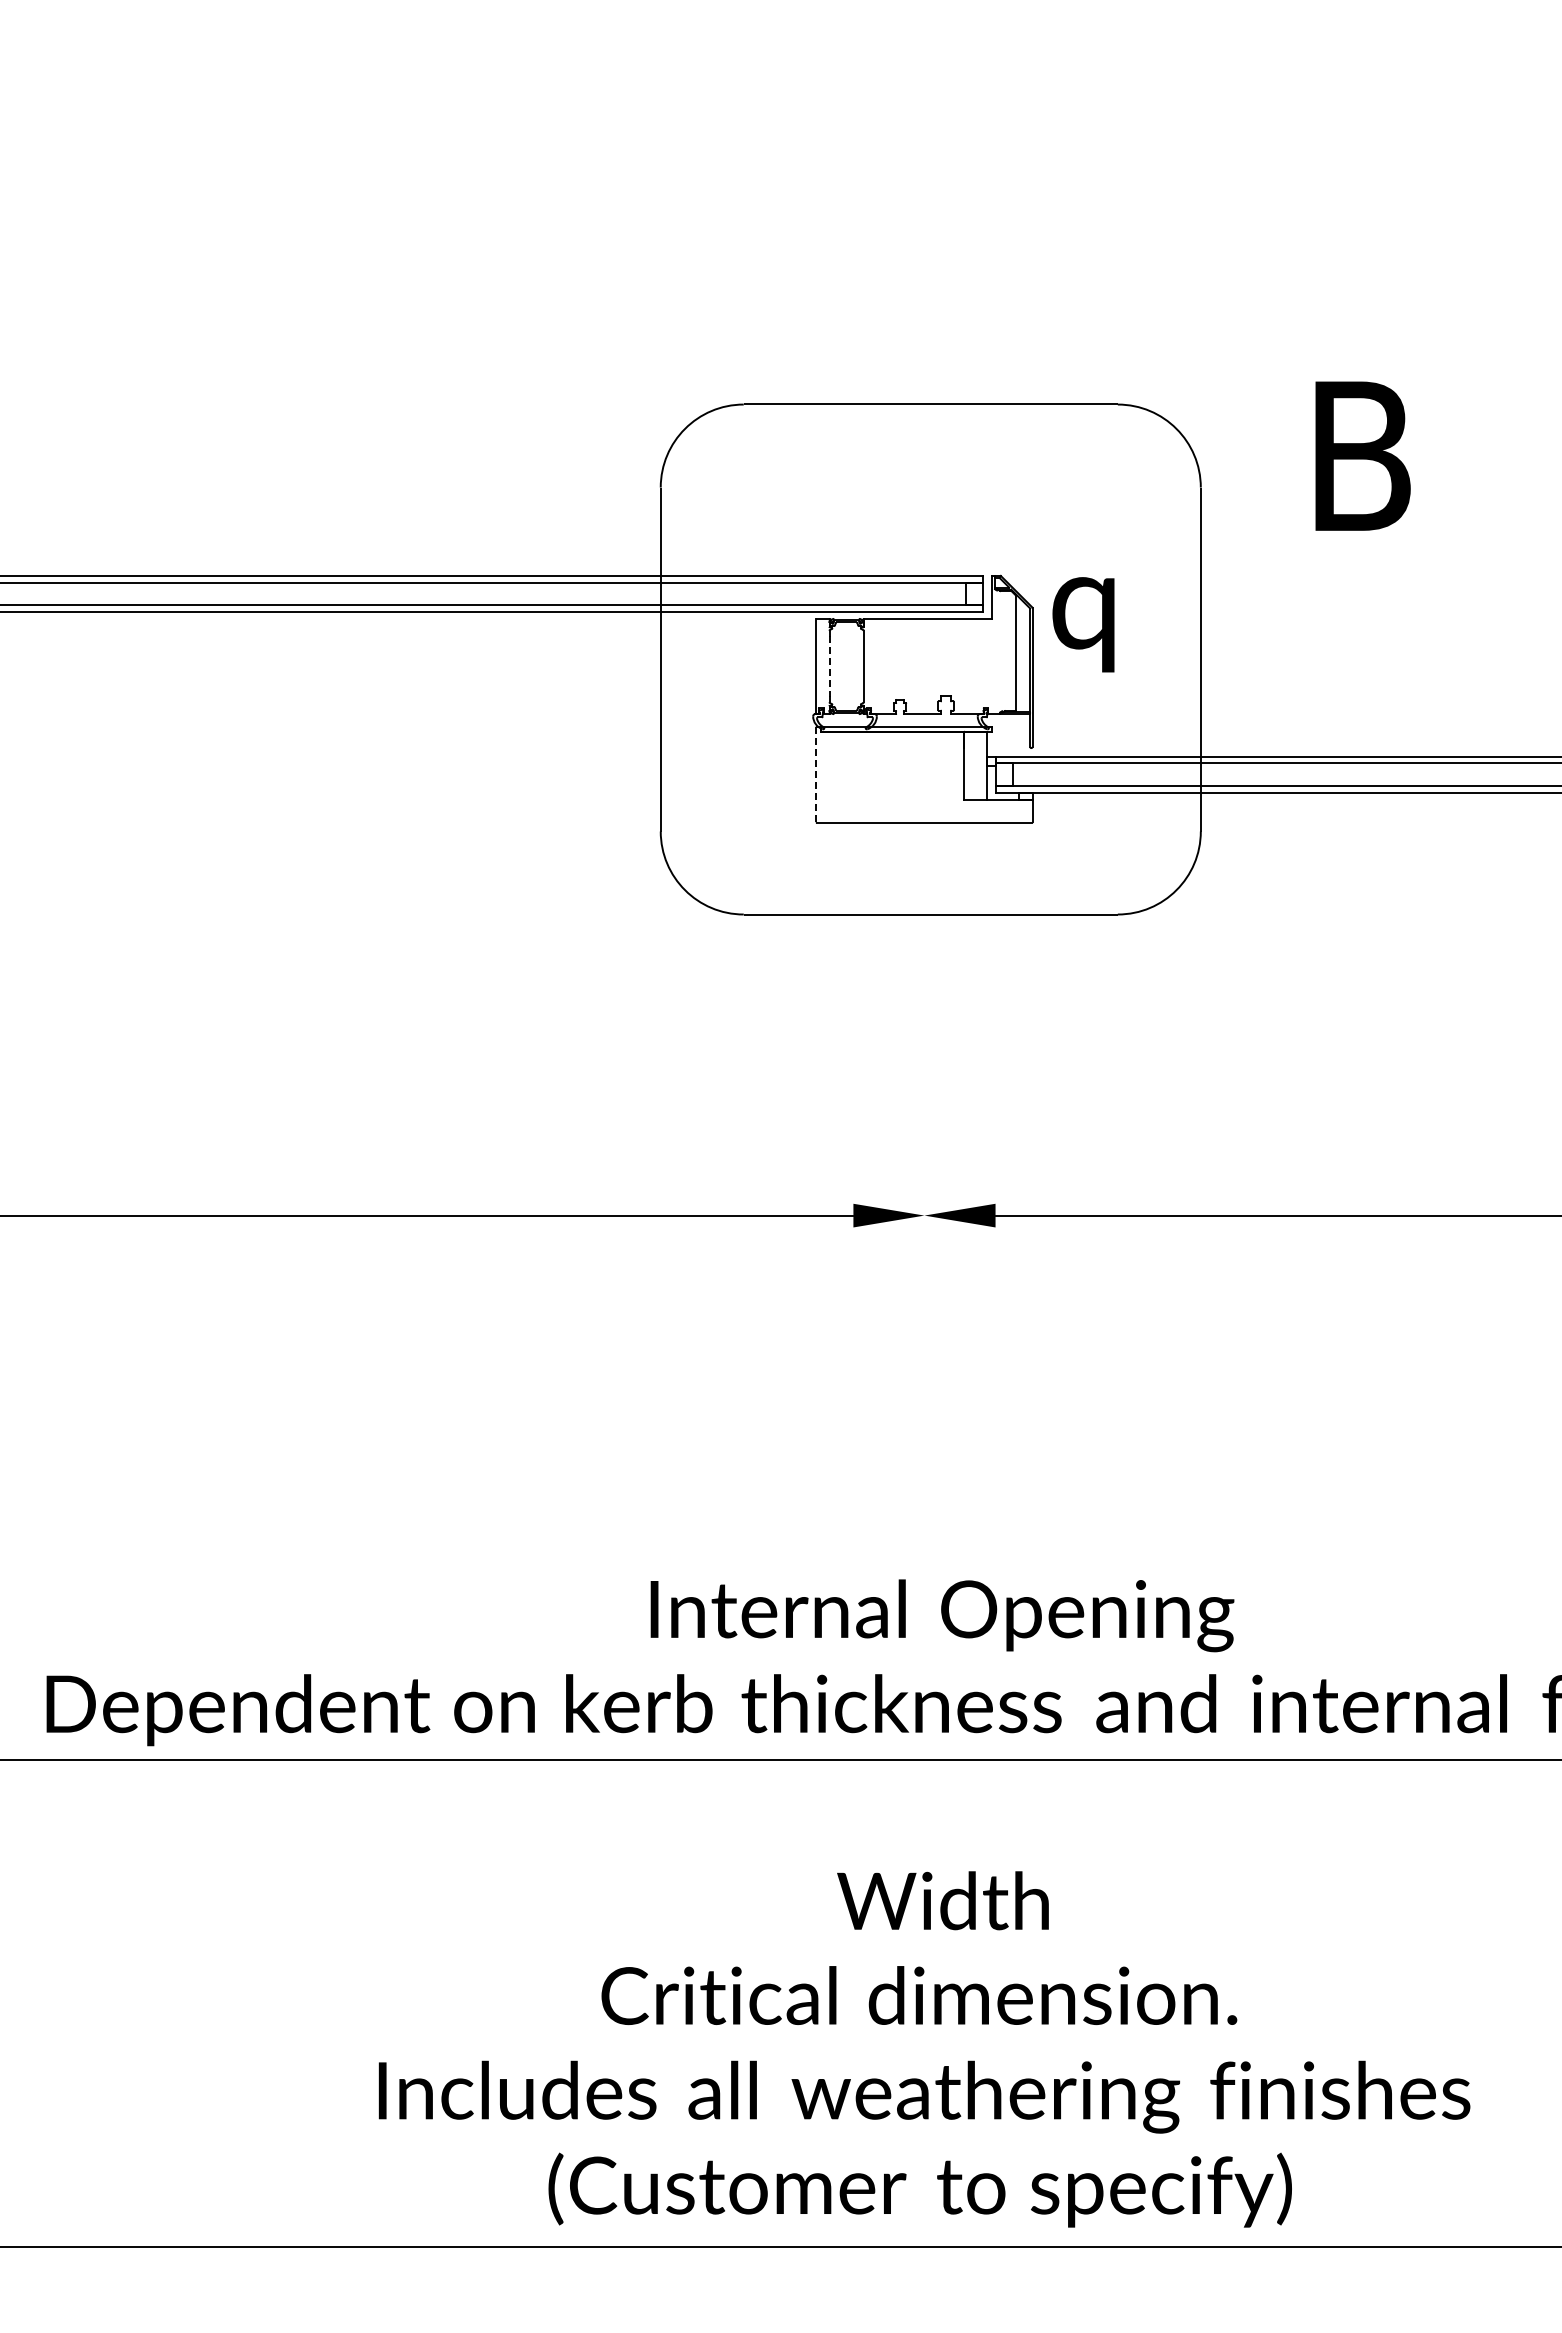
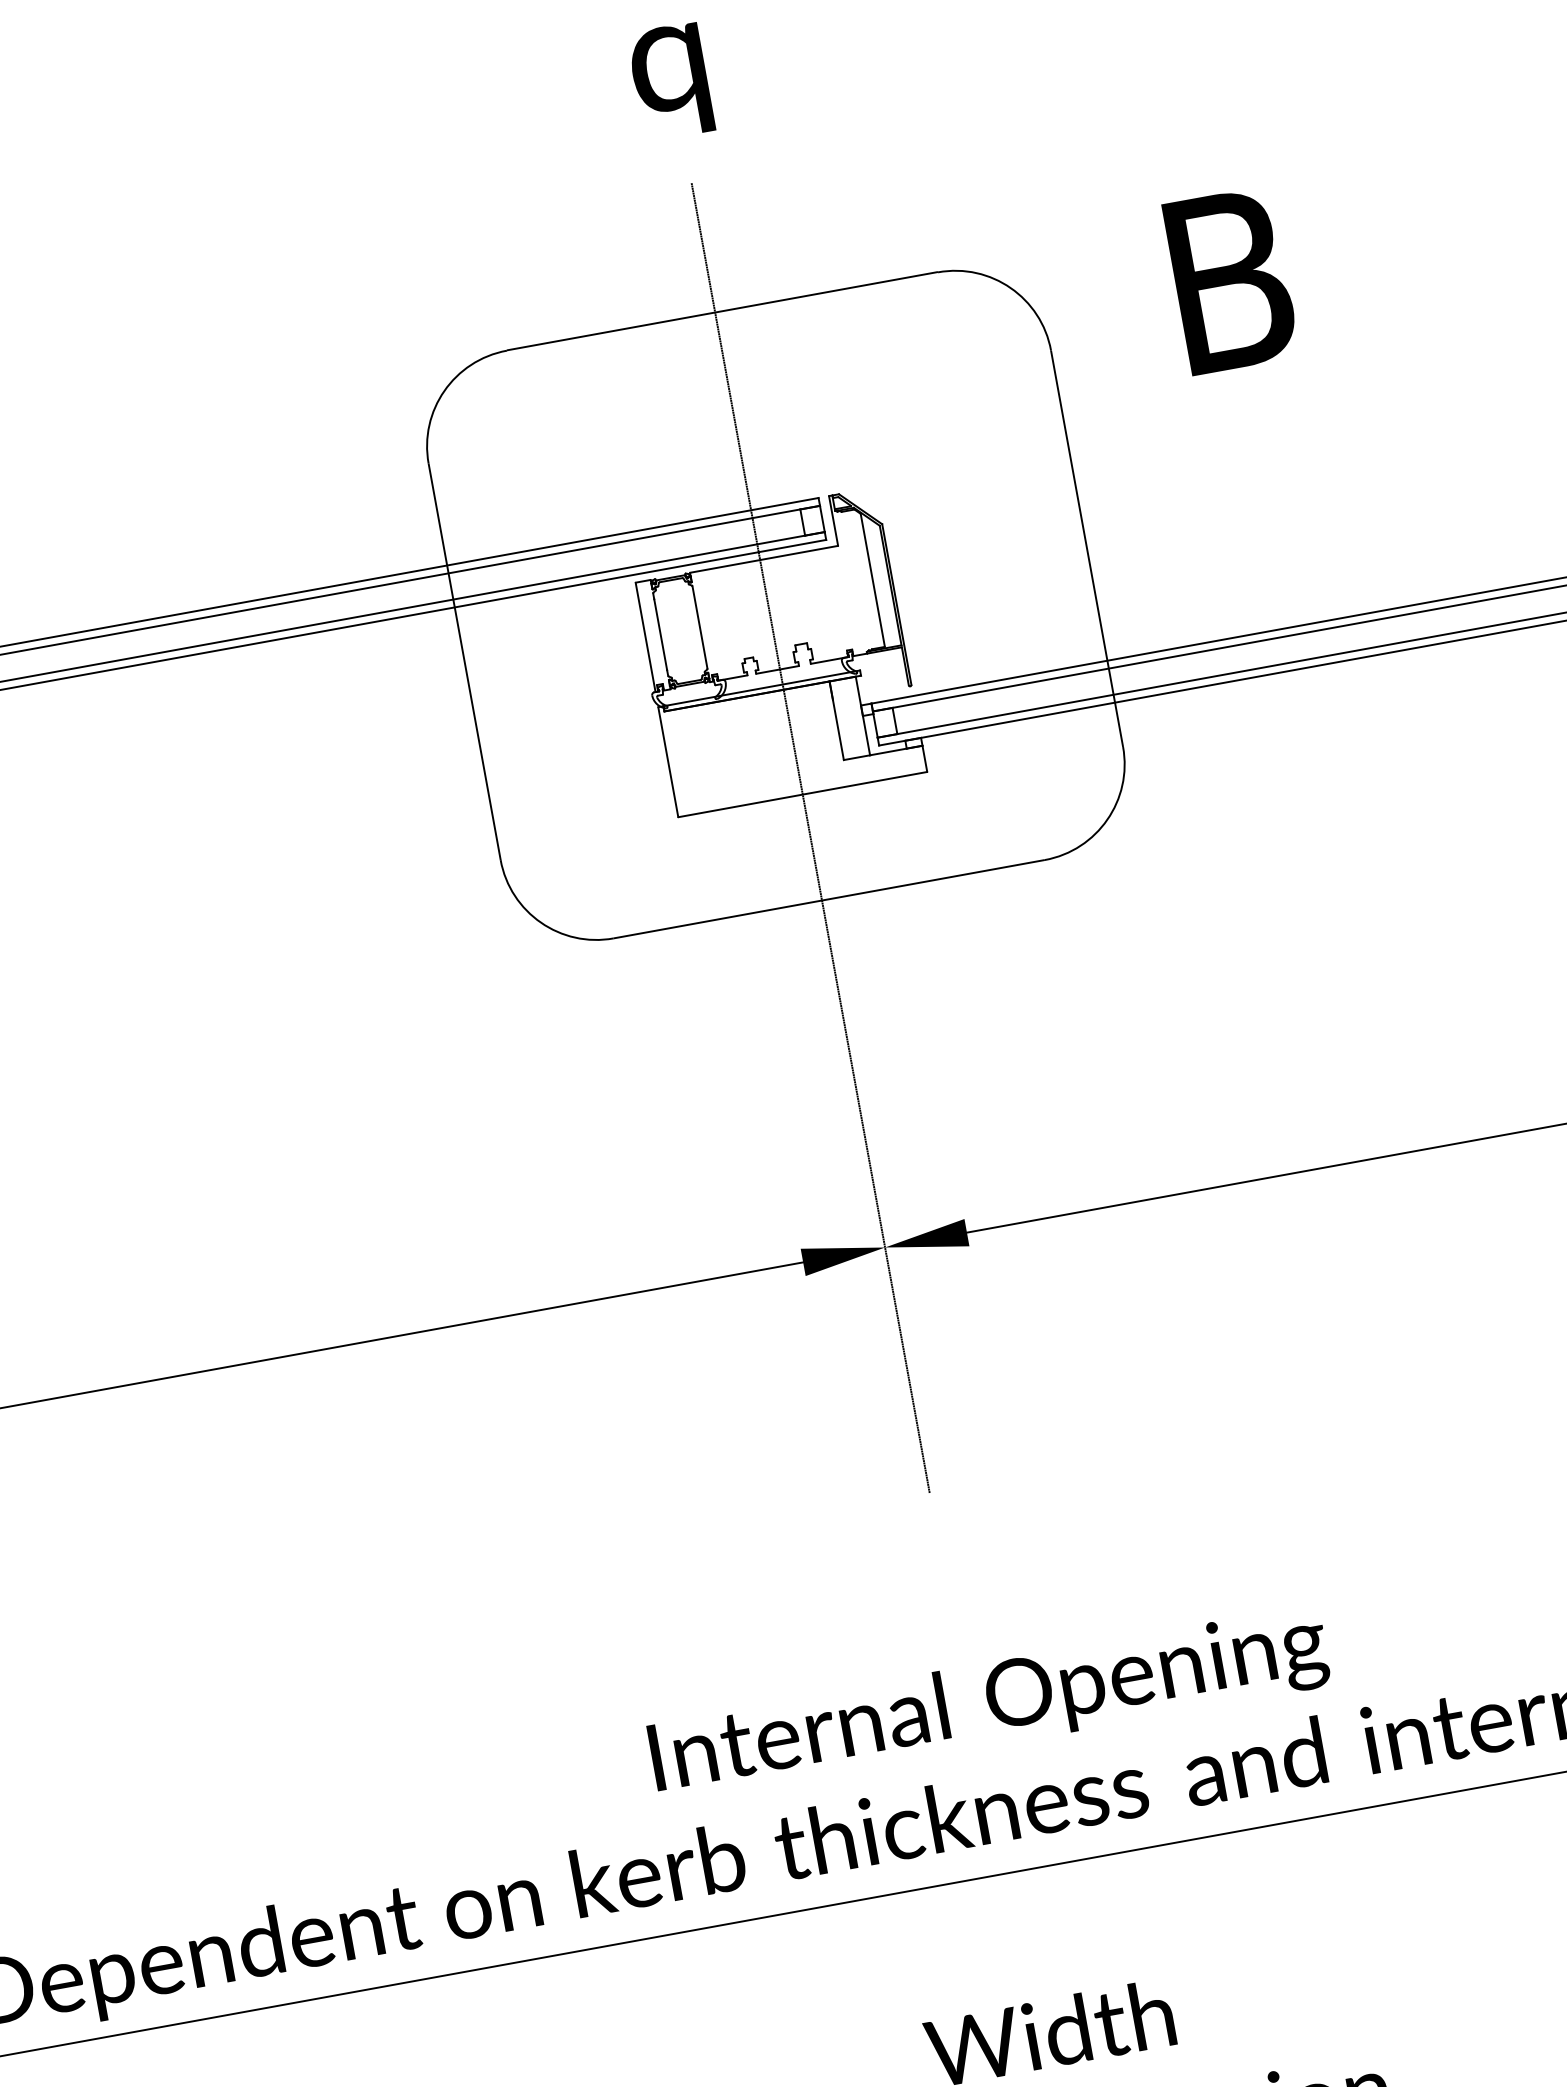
text: (1083, 624) -> (670, 81), moved
line: (829, 666) -> (660, 634), dashed -> solid
line: (816, 775) -> (668, 762), dashed -> solid
line: (924, 859) -> (810, 837), added

